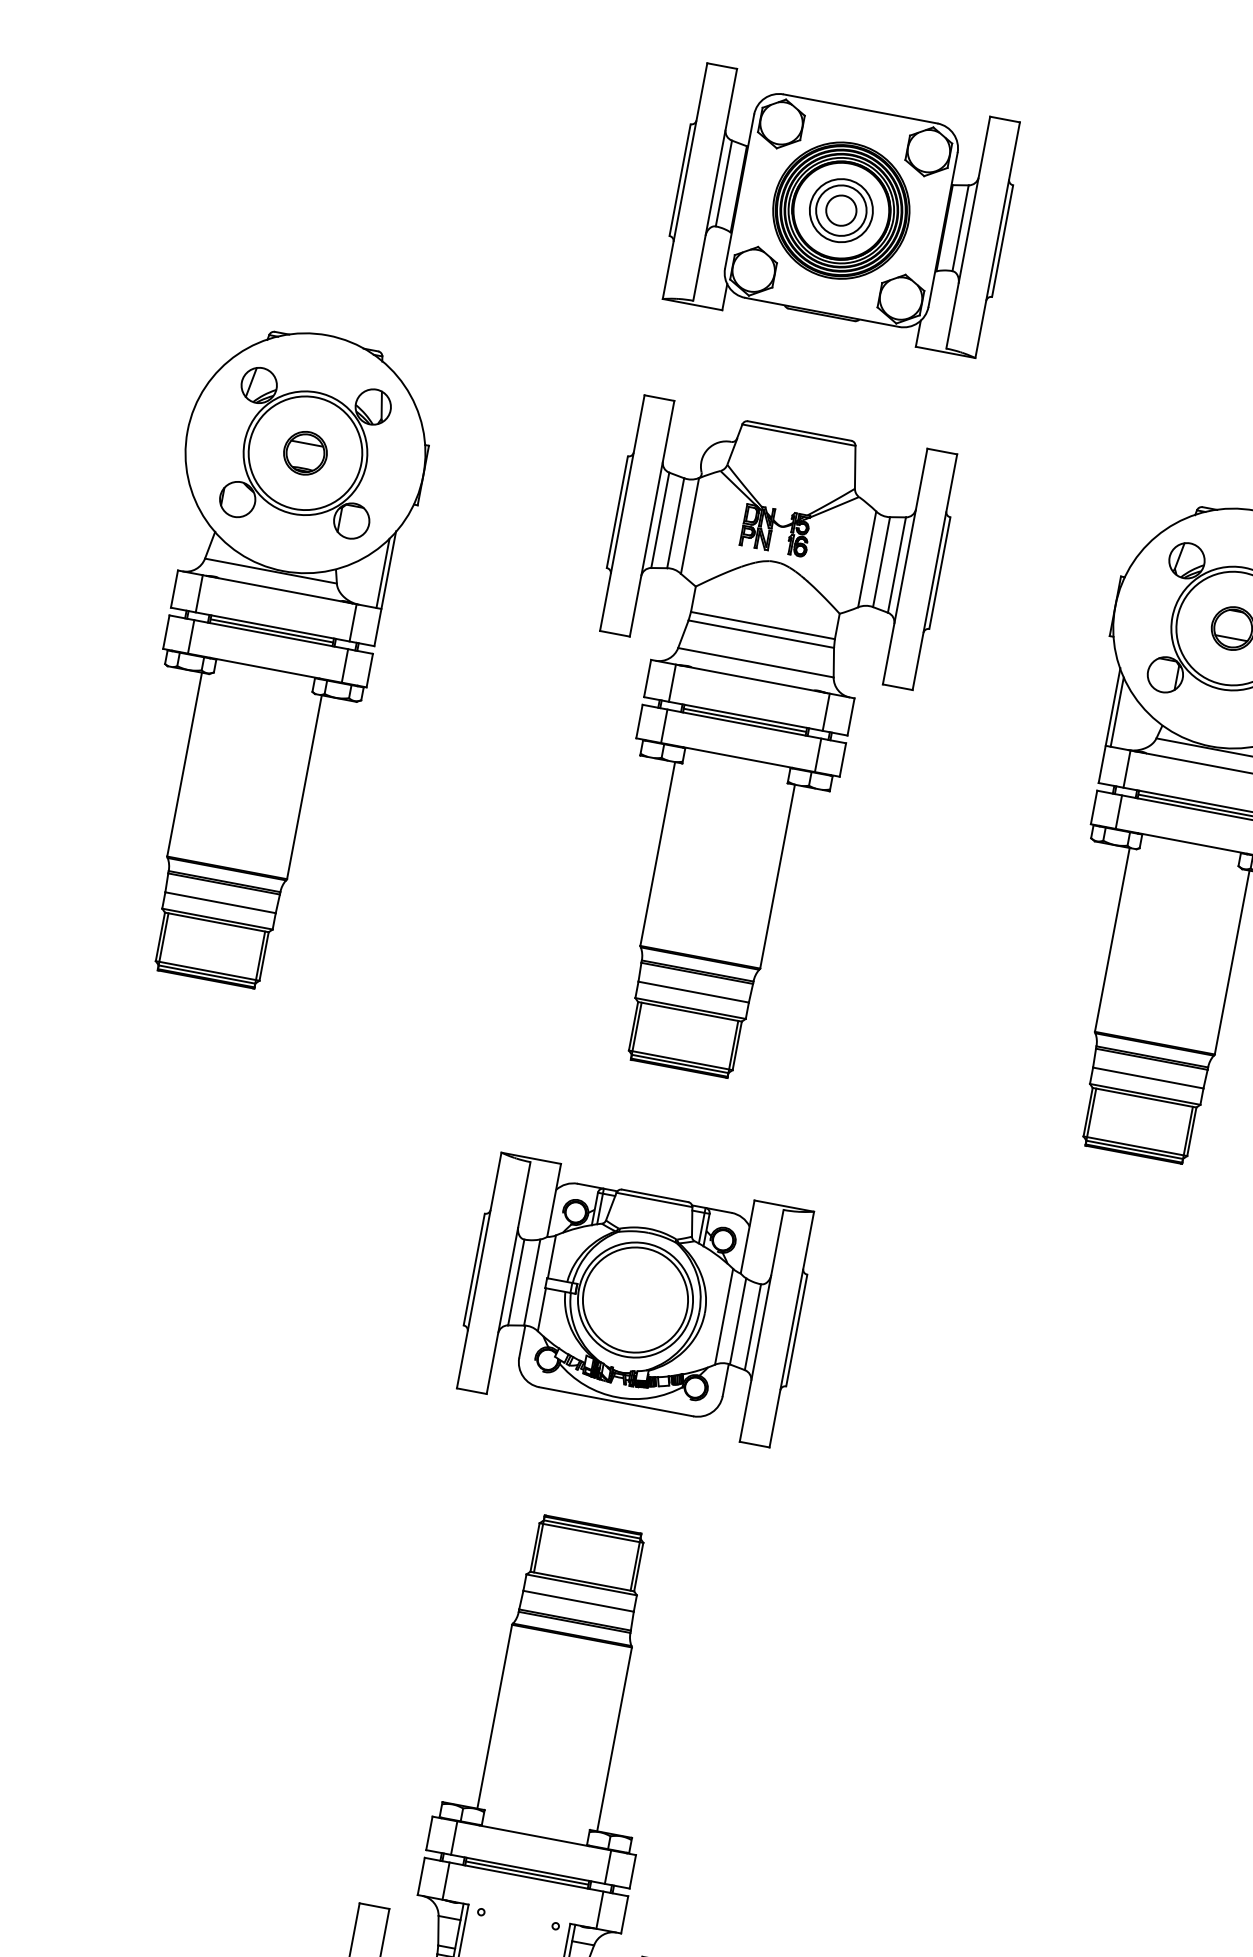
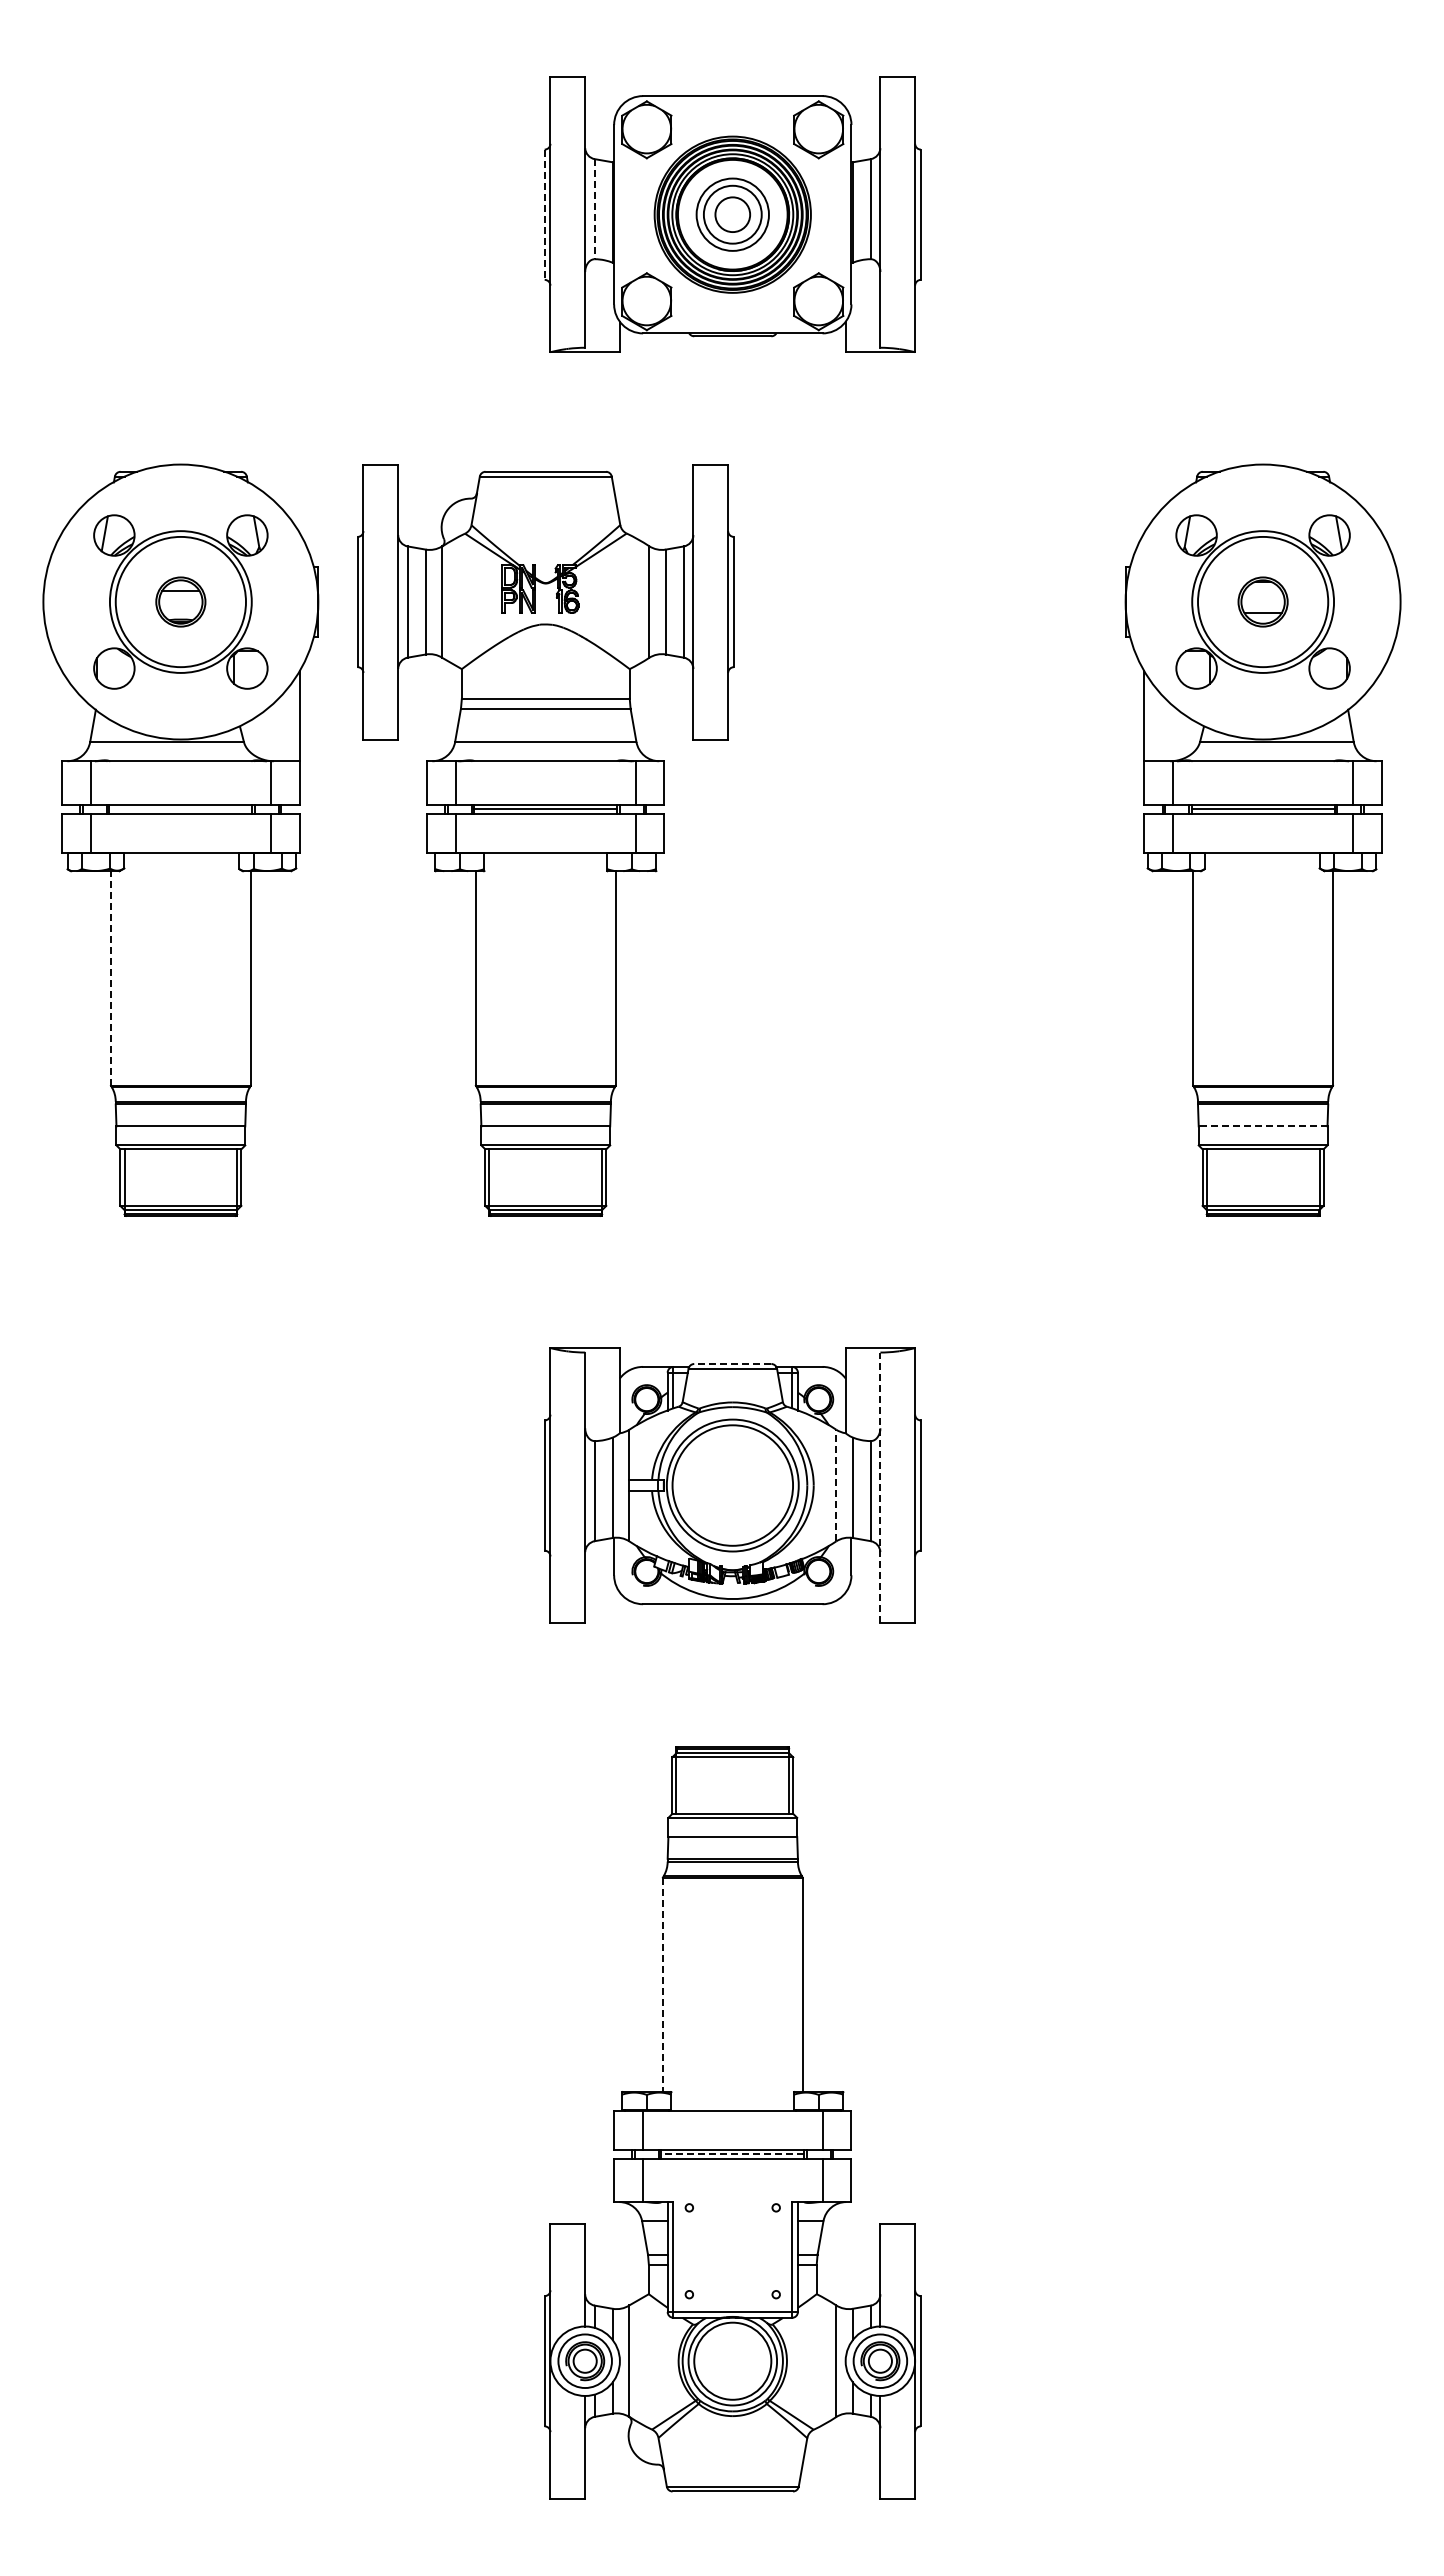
line: (679, 180) -> (544, 215), solid -> dashed
line: (723, 183) -> (594, 209), solid -> dashed
line: (382, 573) -> (293, 720), removed
line: (271, 631) -> (180, 809), removed
line: (1117, 711) -> (1150, 720), removed
part: (739, 747) -> (545, 840), moved
line: (184, 763) -> (110, 977), solid -> dashed
line: (1147, 1078) -> (1262, 1126), solid -> dashed
line: (654, 1196) -> (732, 1364), solid -> dashed
line: (724, 1316) -> (836, 1485), solid -> dashed
line: (761, 1325) -> (880, 1487), solid -> dashed
line: (494, 1717) -> (662, 1985), solid -> dashed
line: (526, 1873) -> (732, 2154), solid -> dashed

